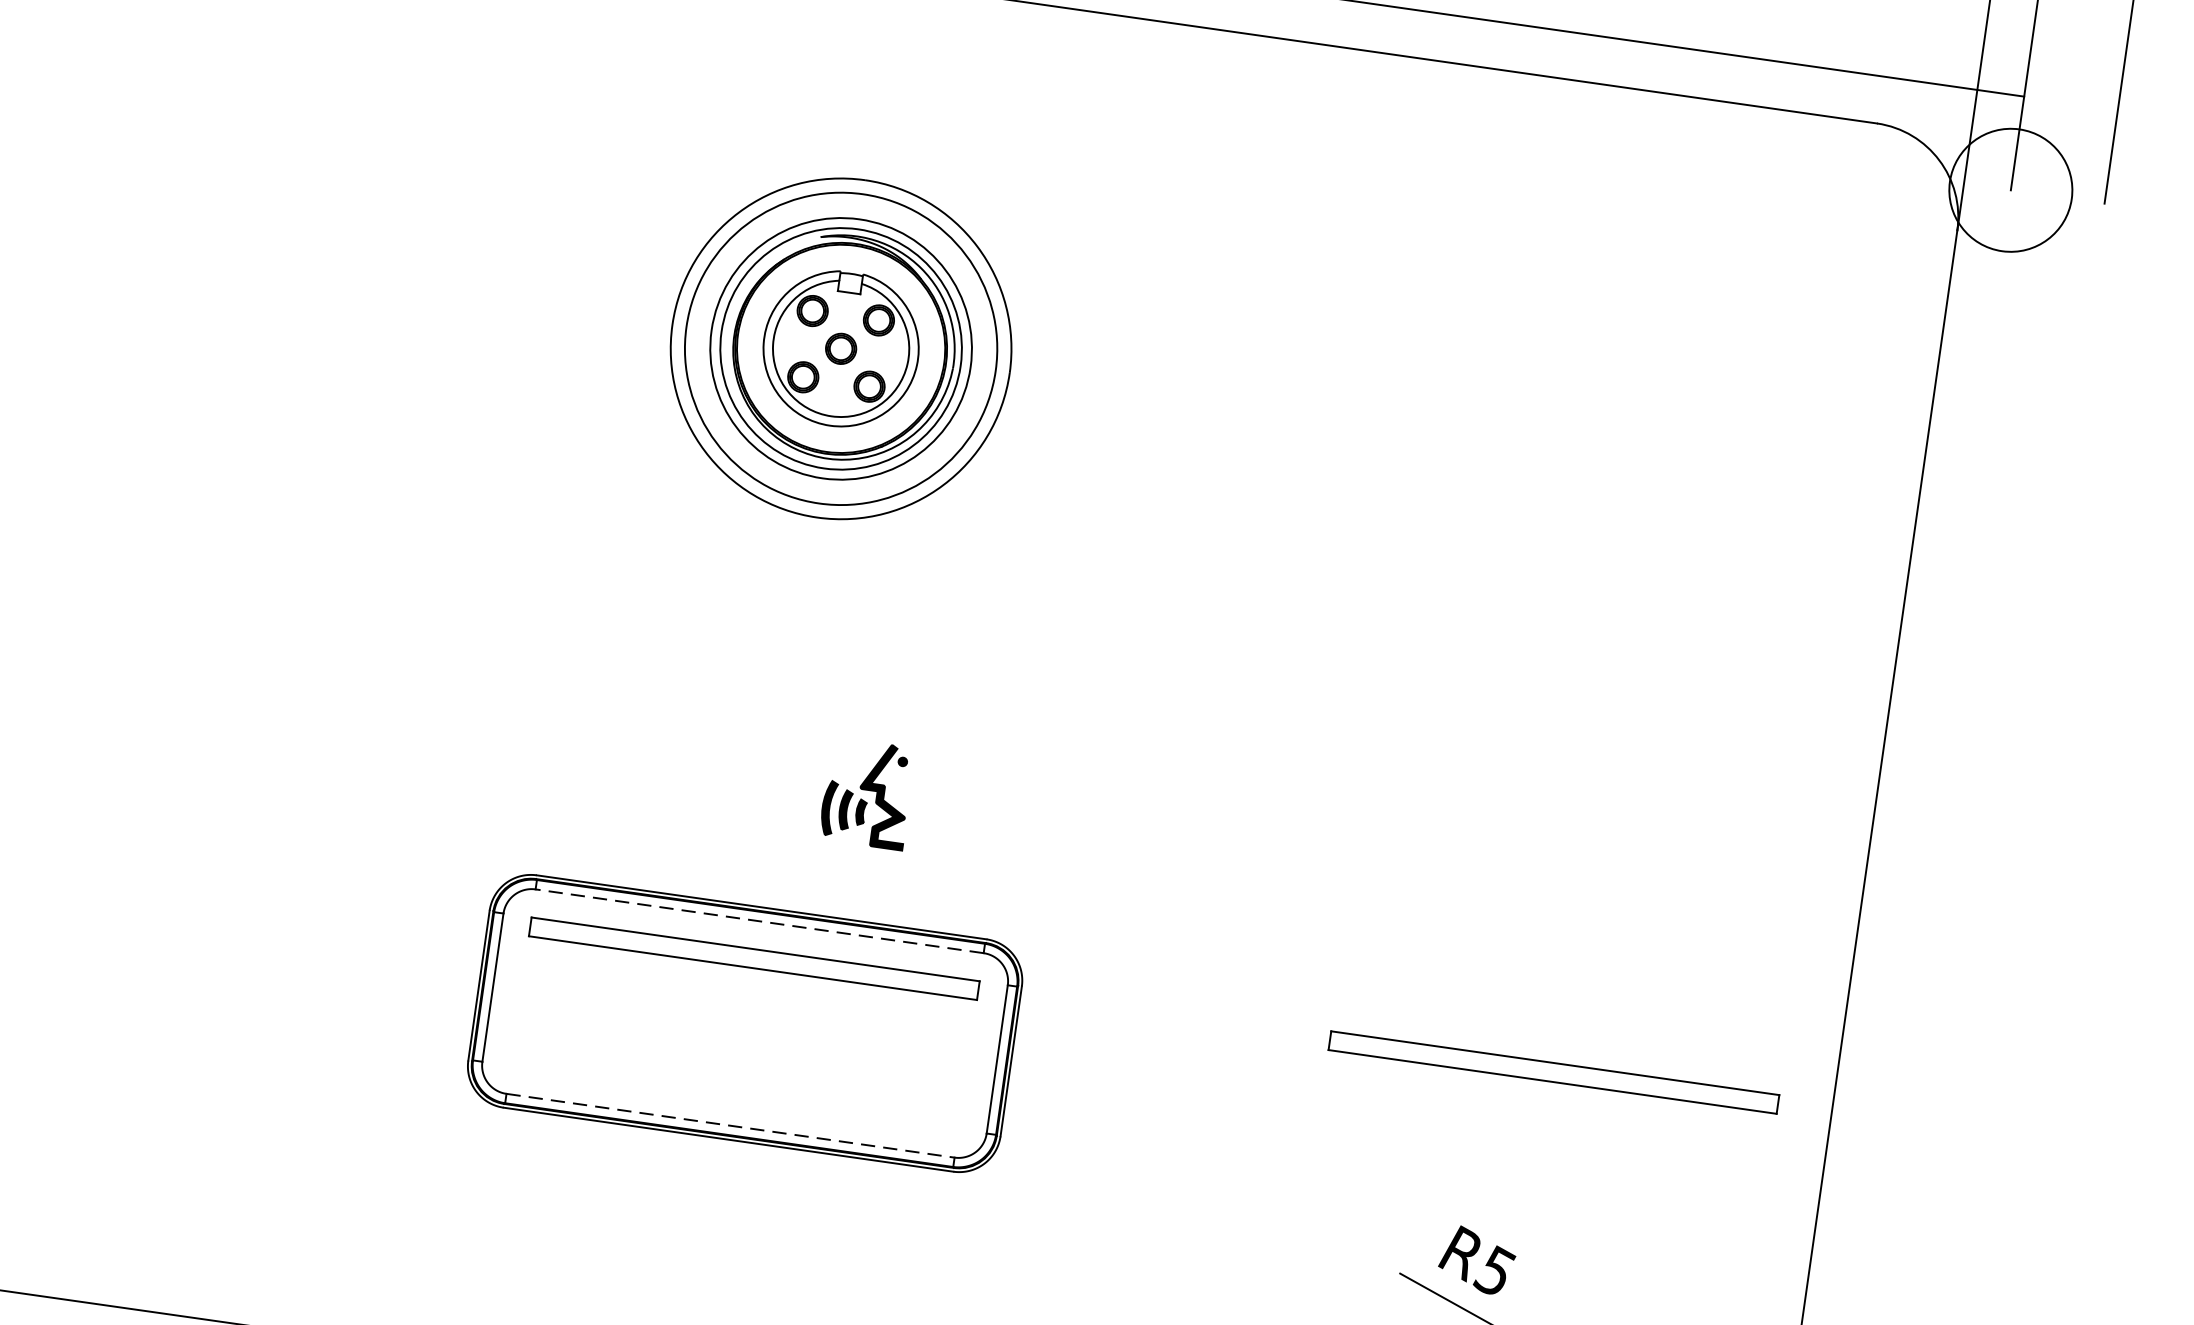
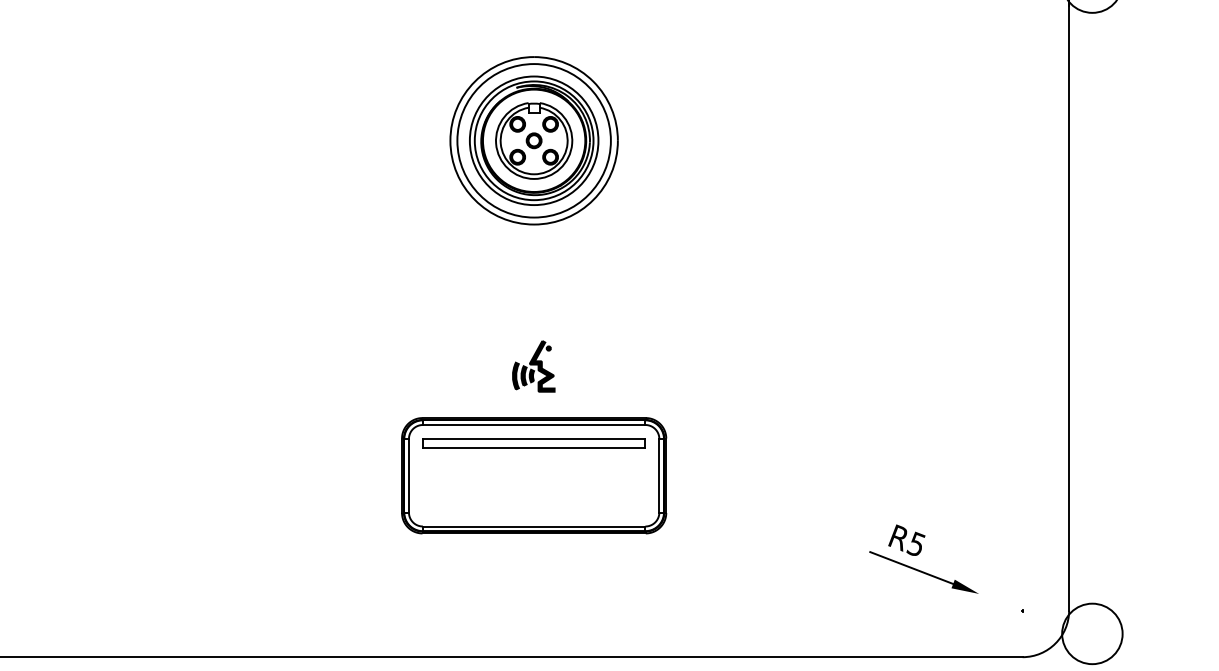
part: (866, 793) -> (533, 366), moved
line: (758, 922) -> (533, 425), dashed -> solid
part: (1552, 1072) -> (930, 443), removed
line: (731, 1125) -> (534, 526), dashed -> solid

